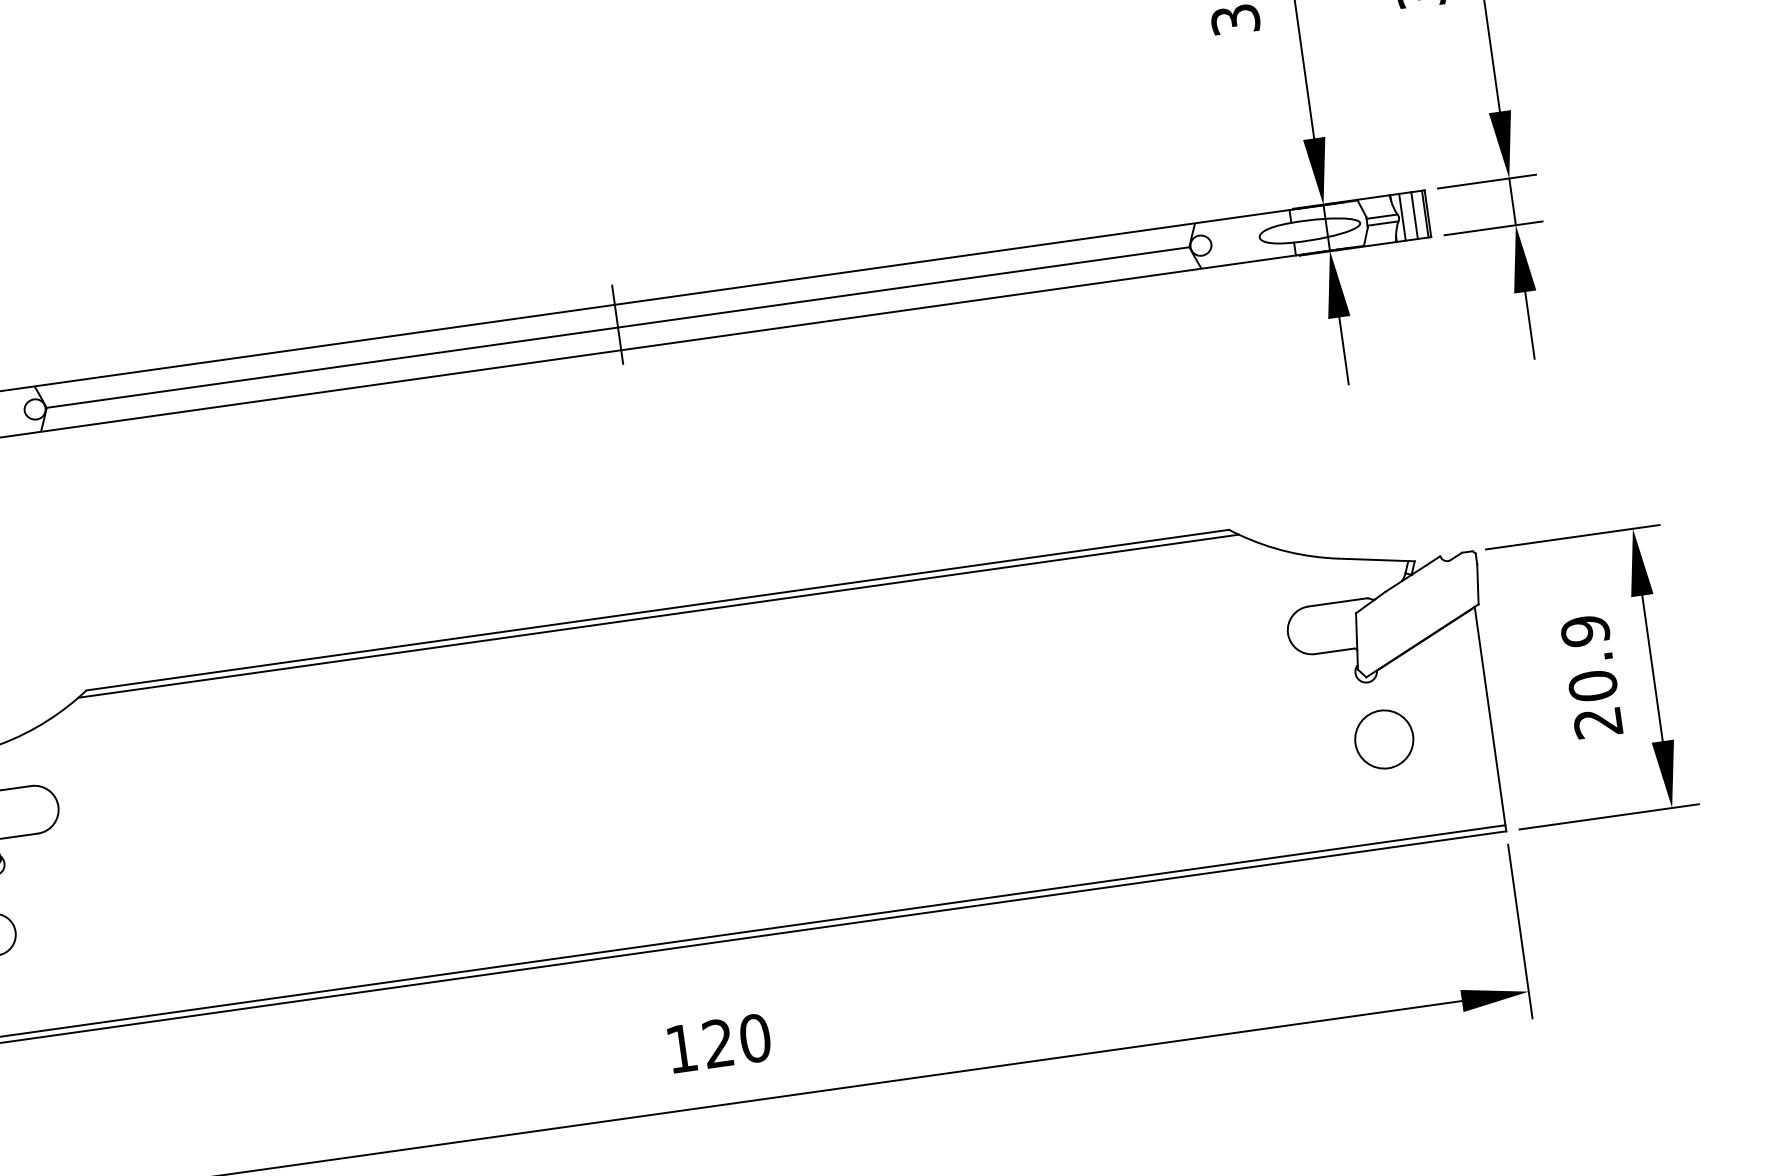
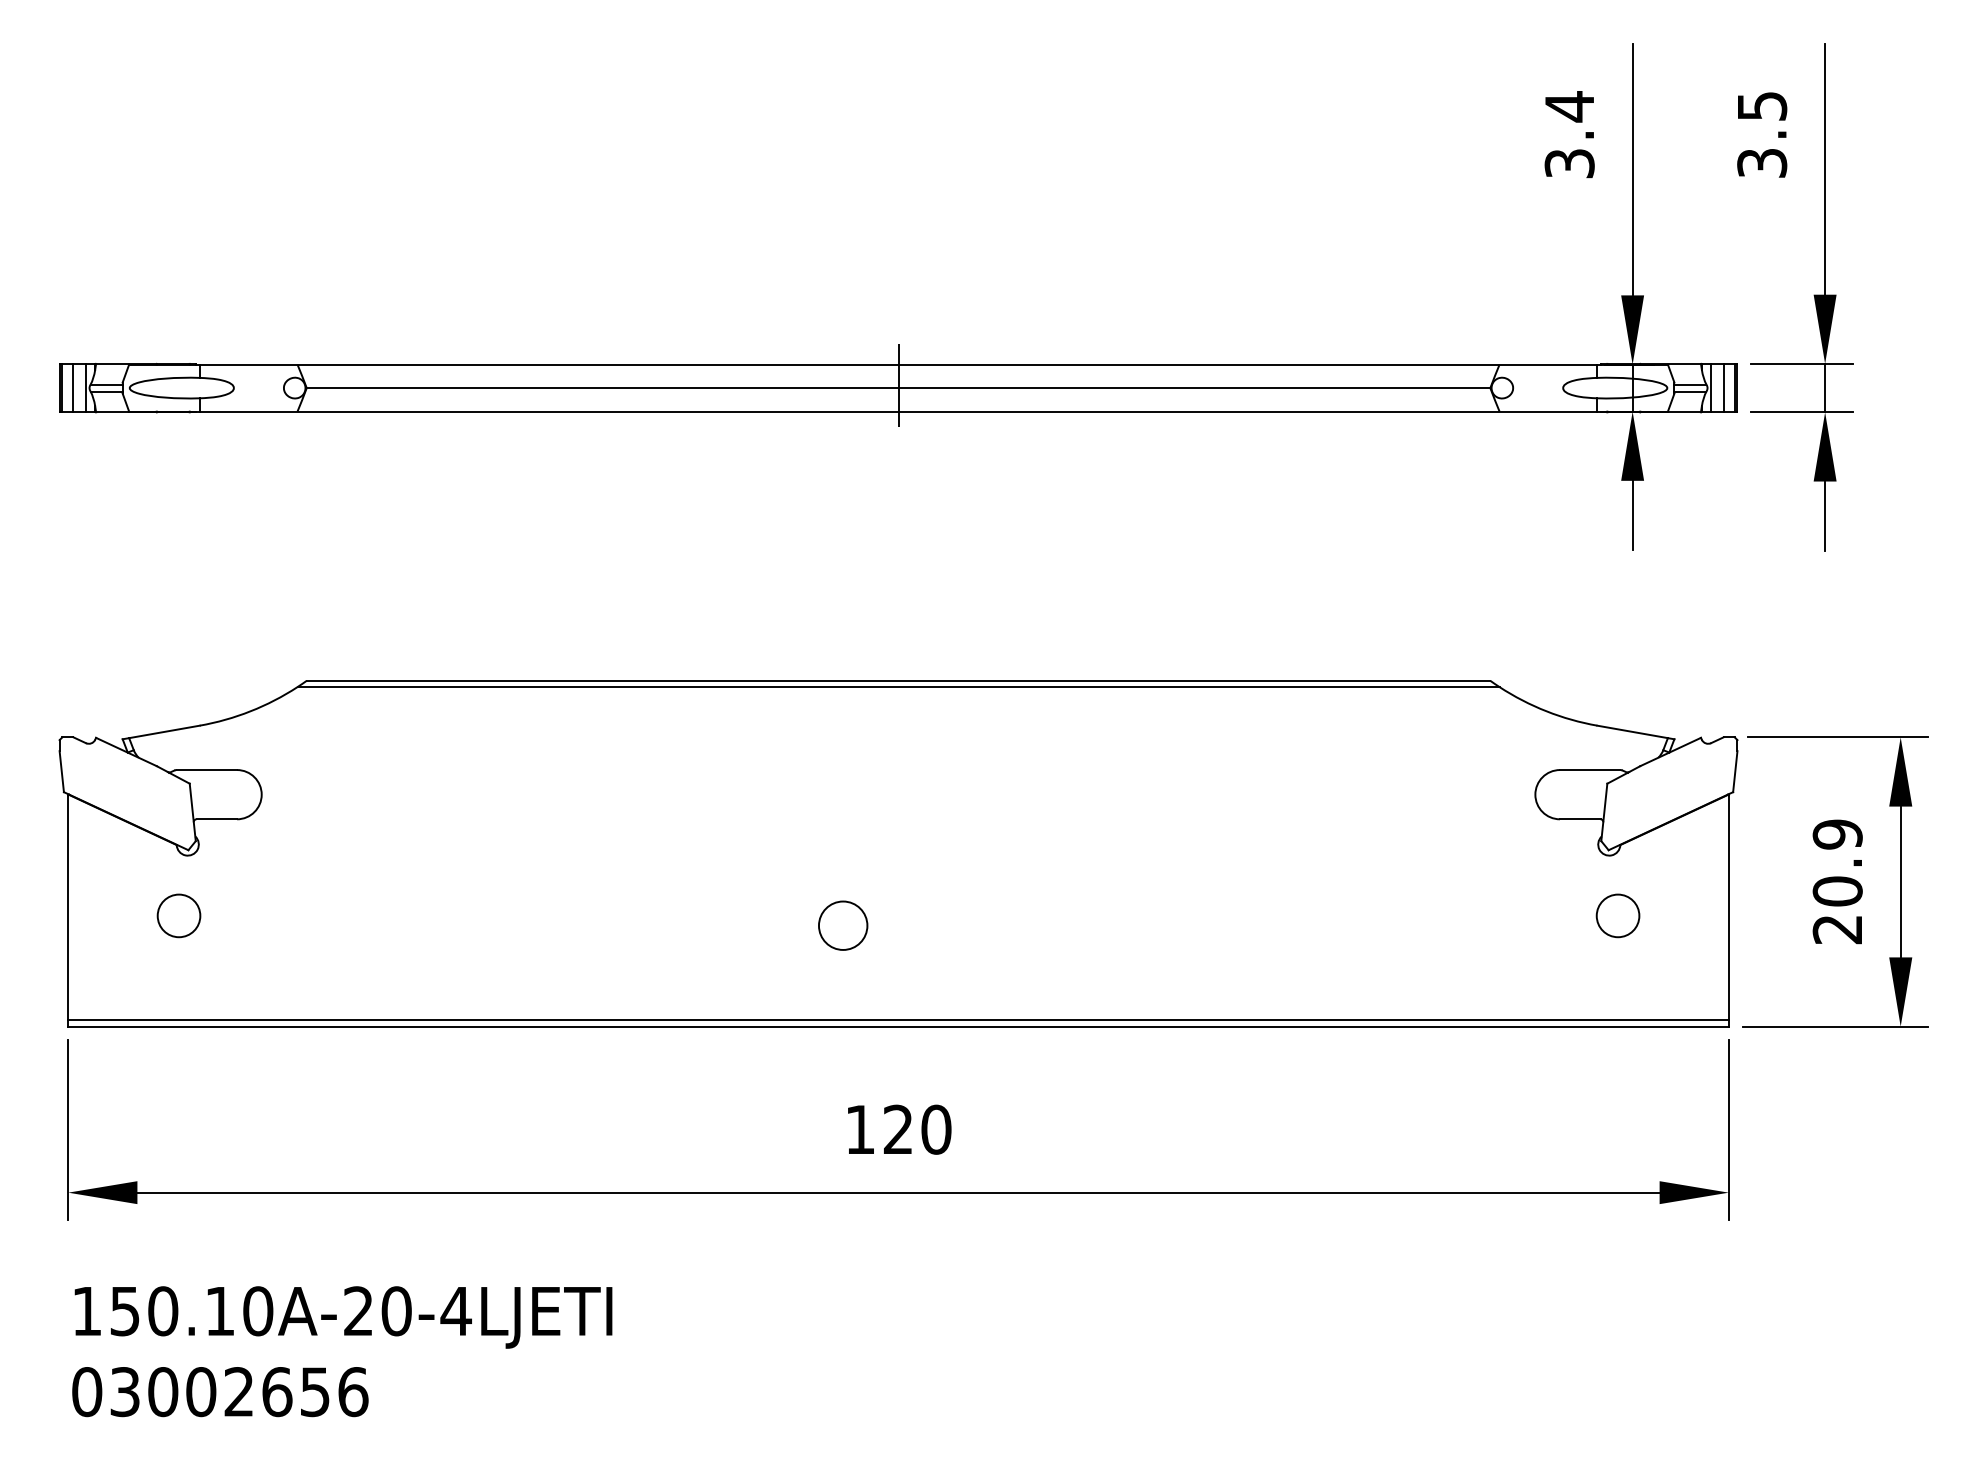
circle: (1383, 739) -> (1617, 915), size x0.71
circle: (637, 853) -> (843, 925), added

